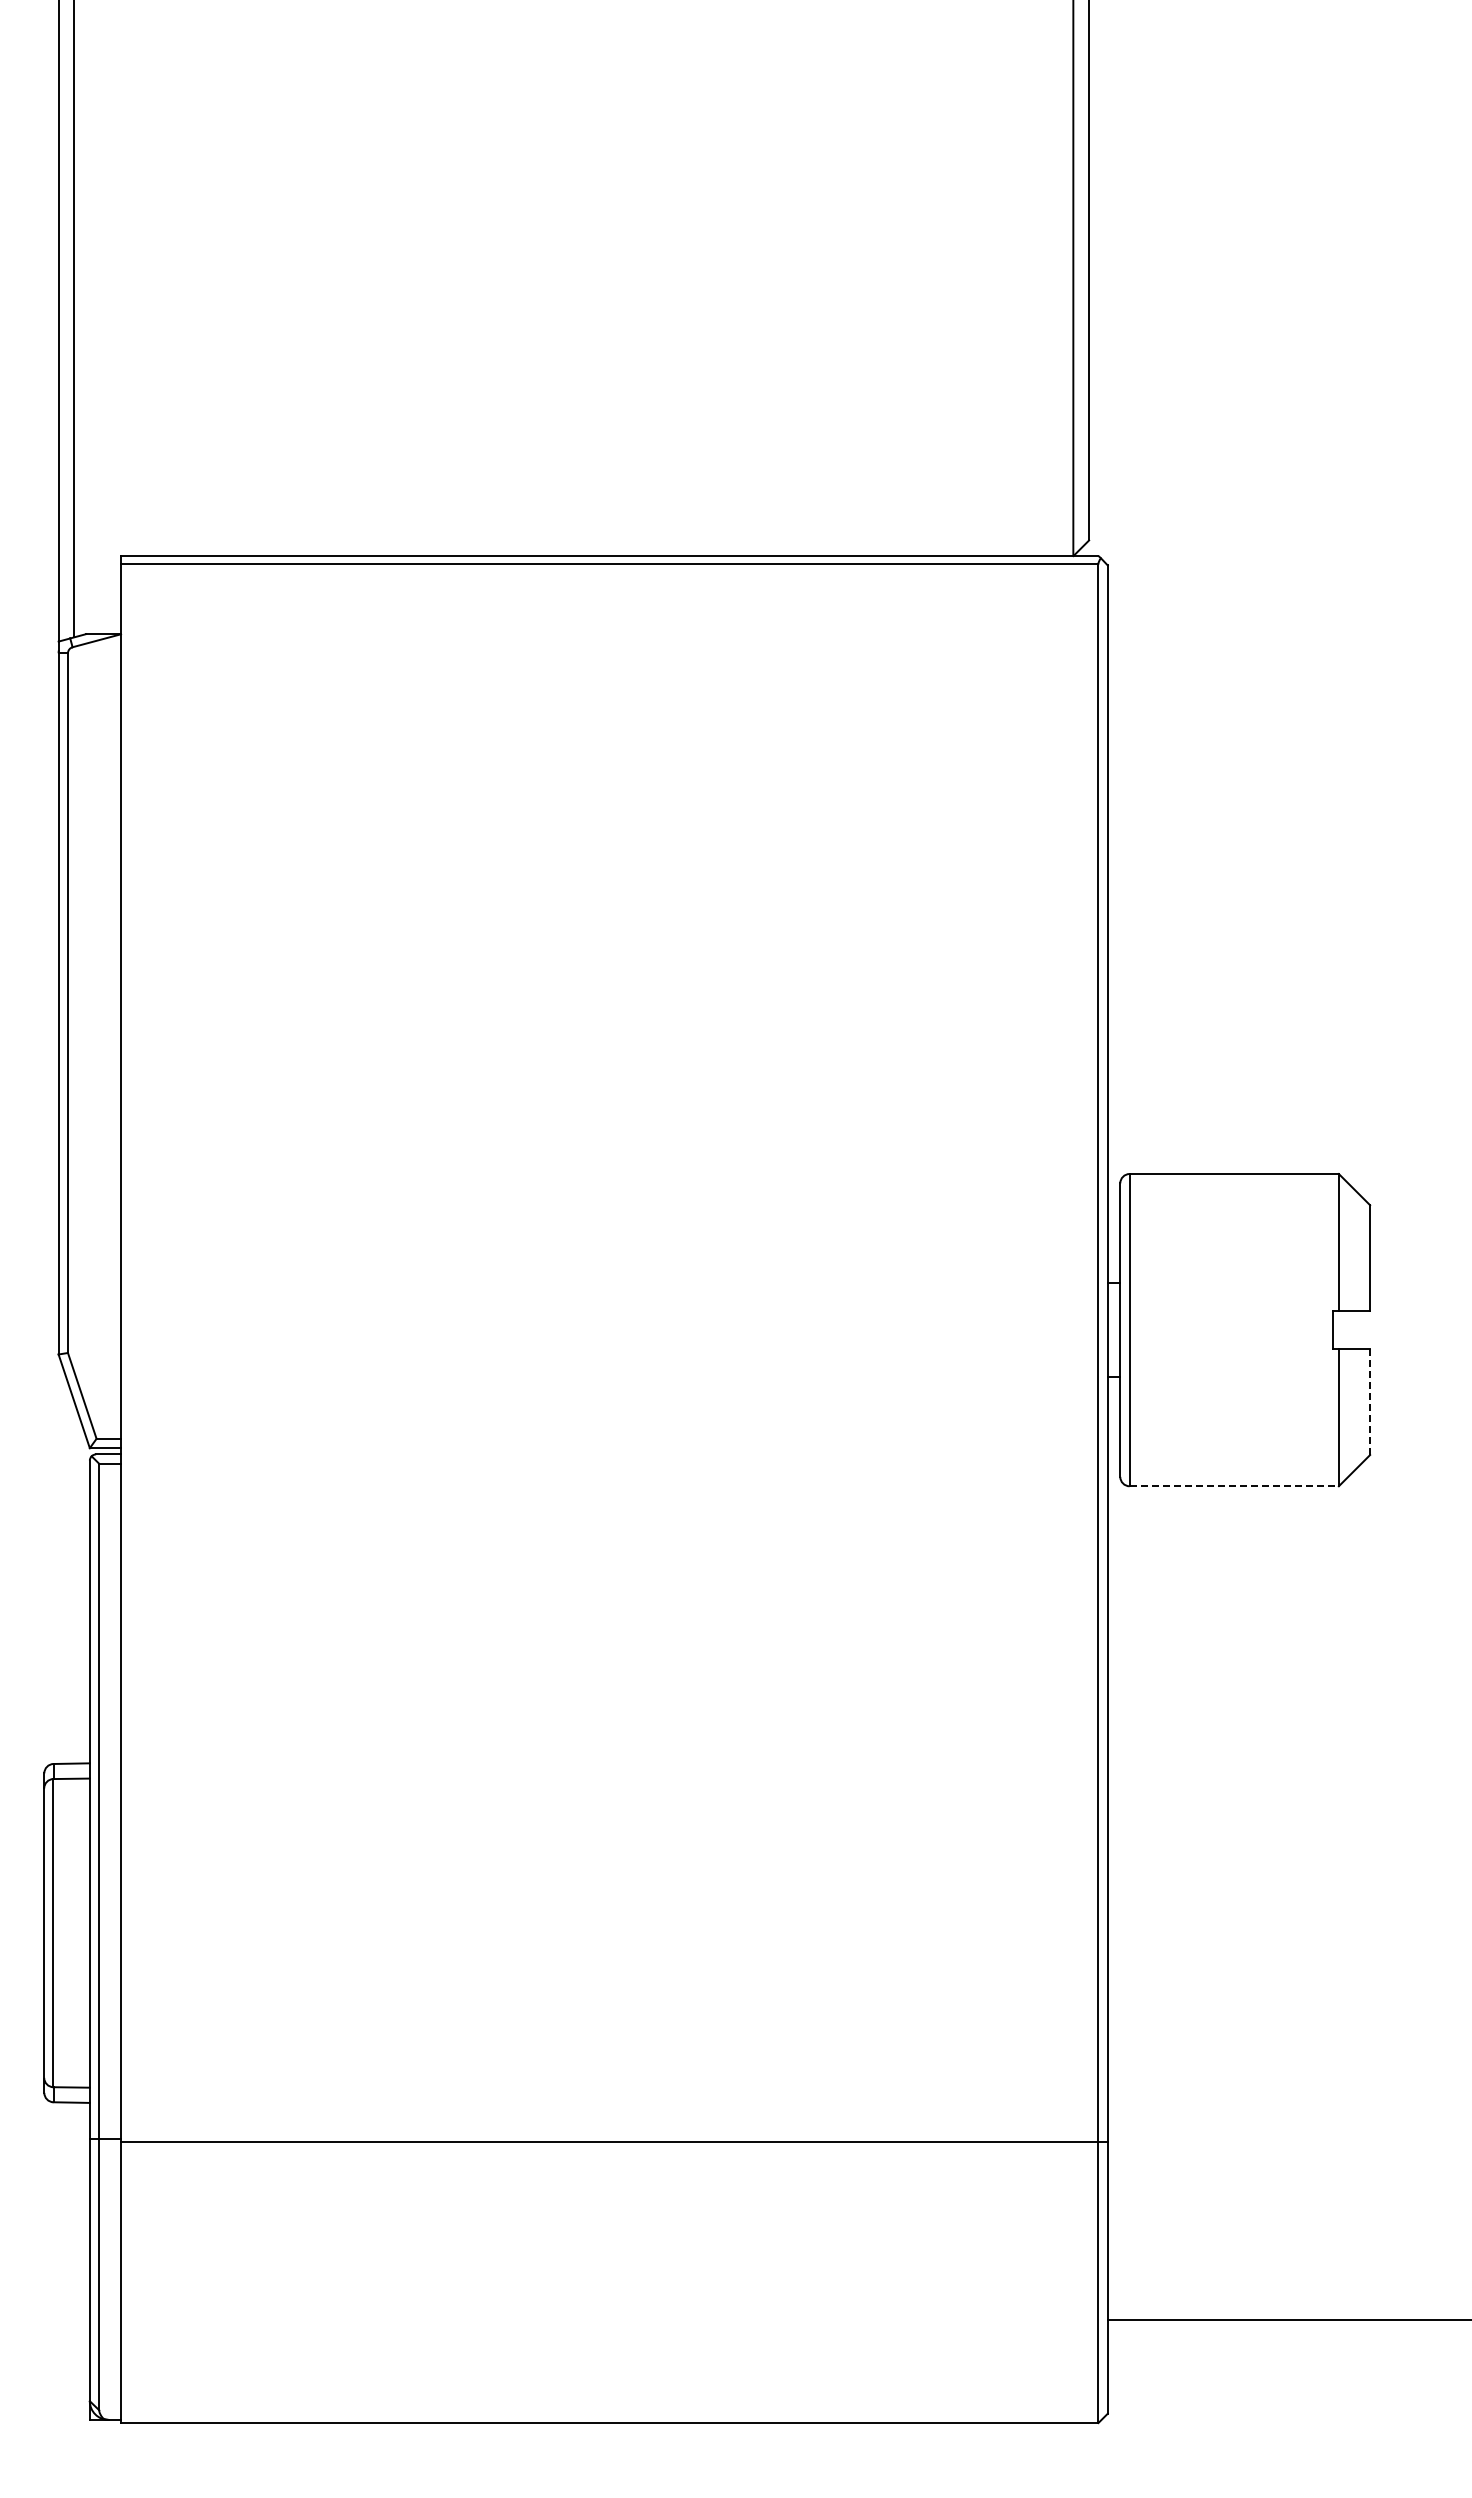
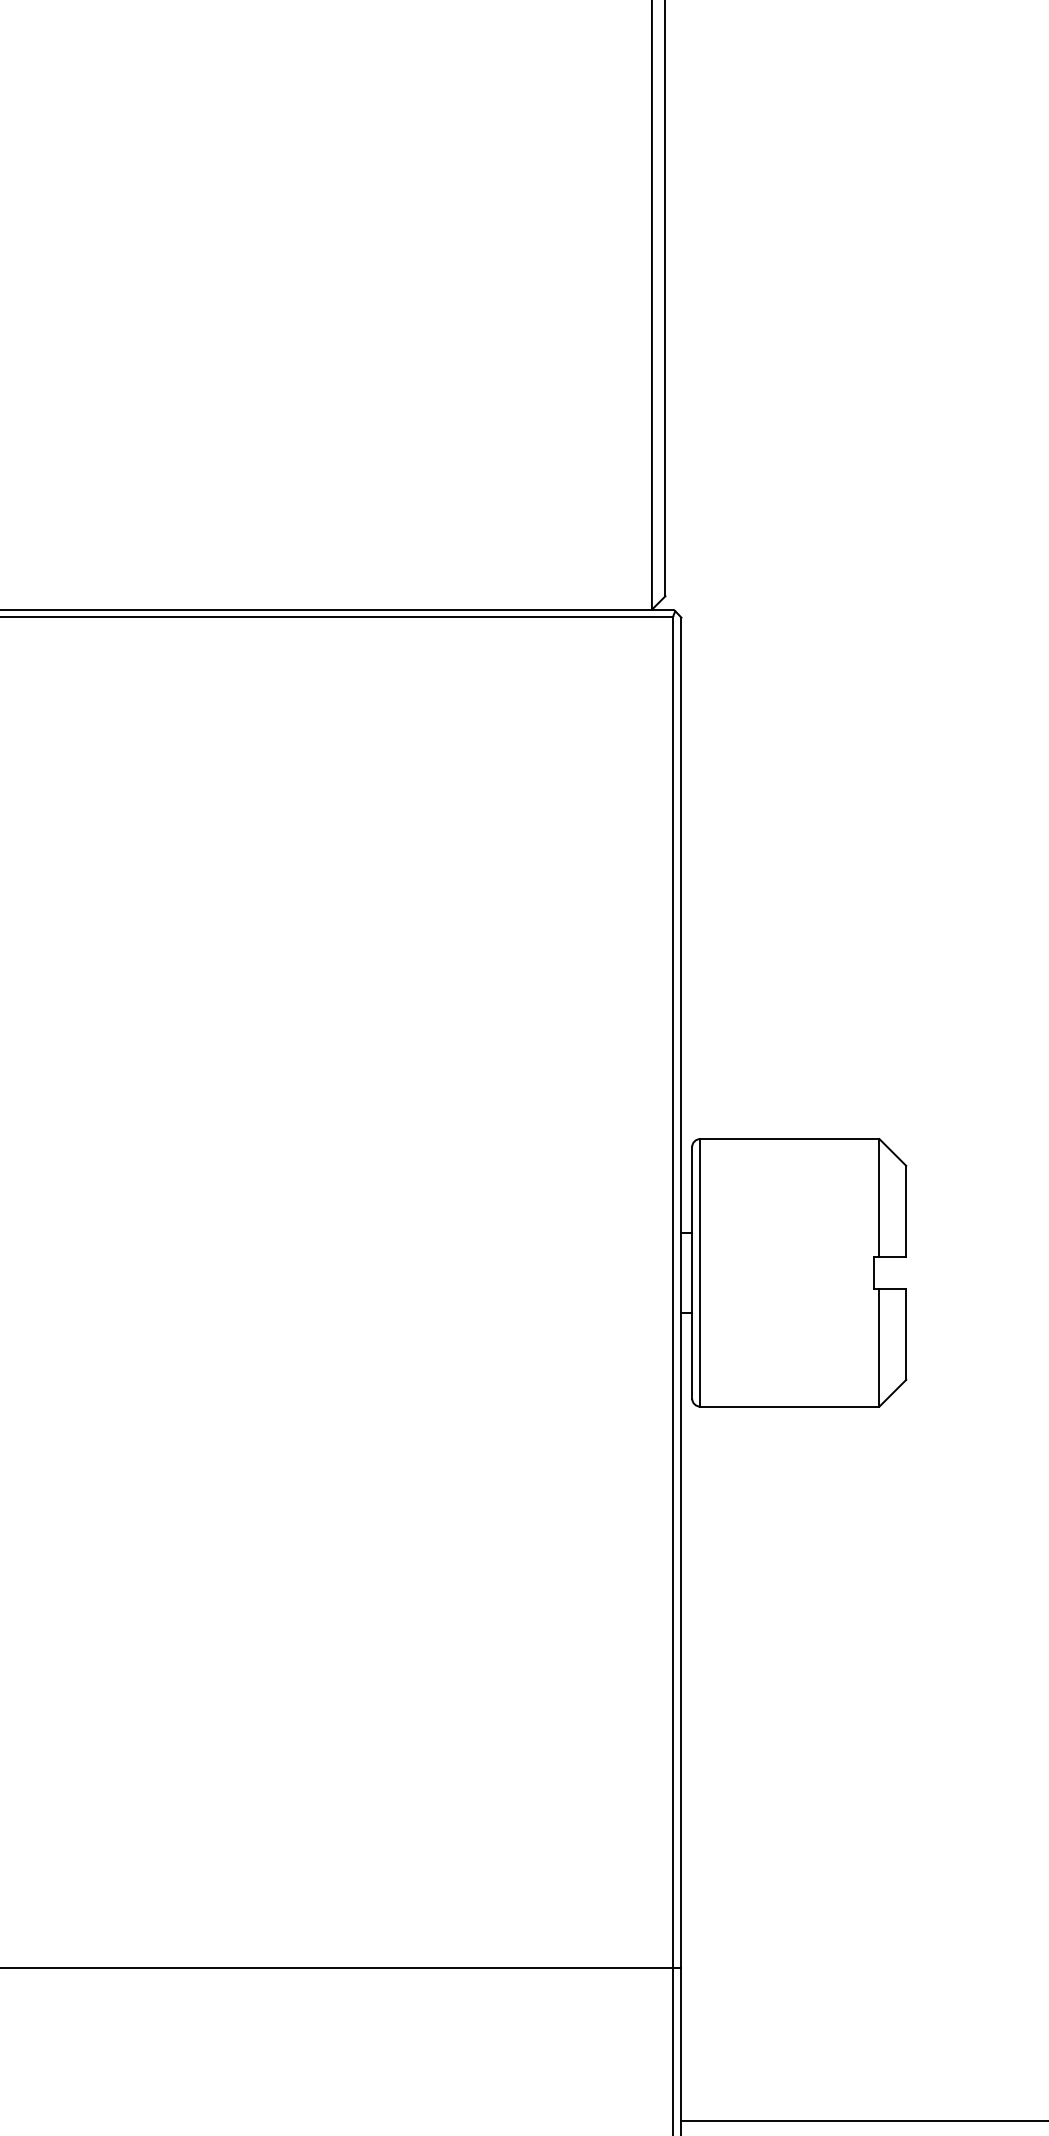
line: (1370, 1402) -> (906, 1334), dashed -> solid
line: (1234, 1486) -> (790, 1406), dashed -> solid

